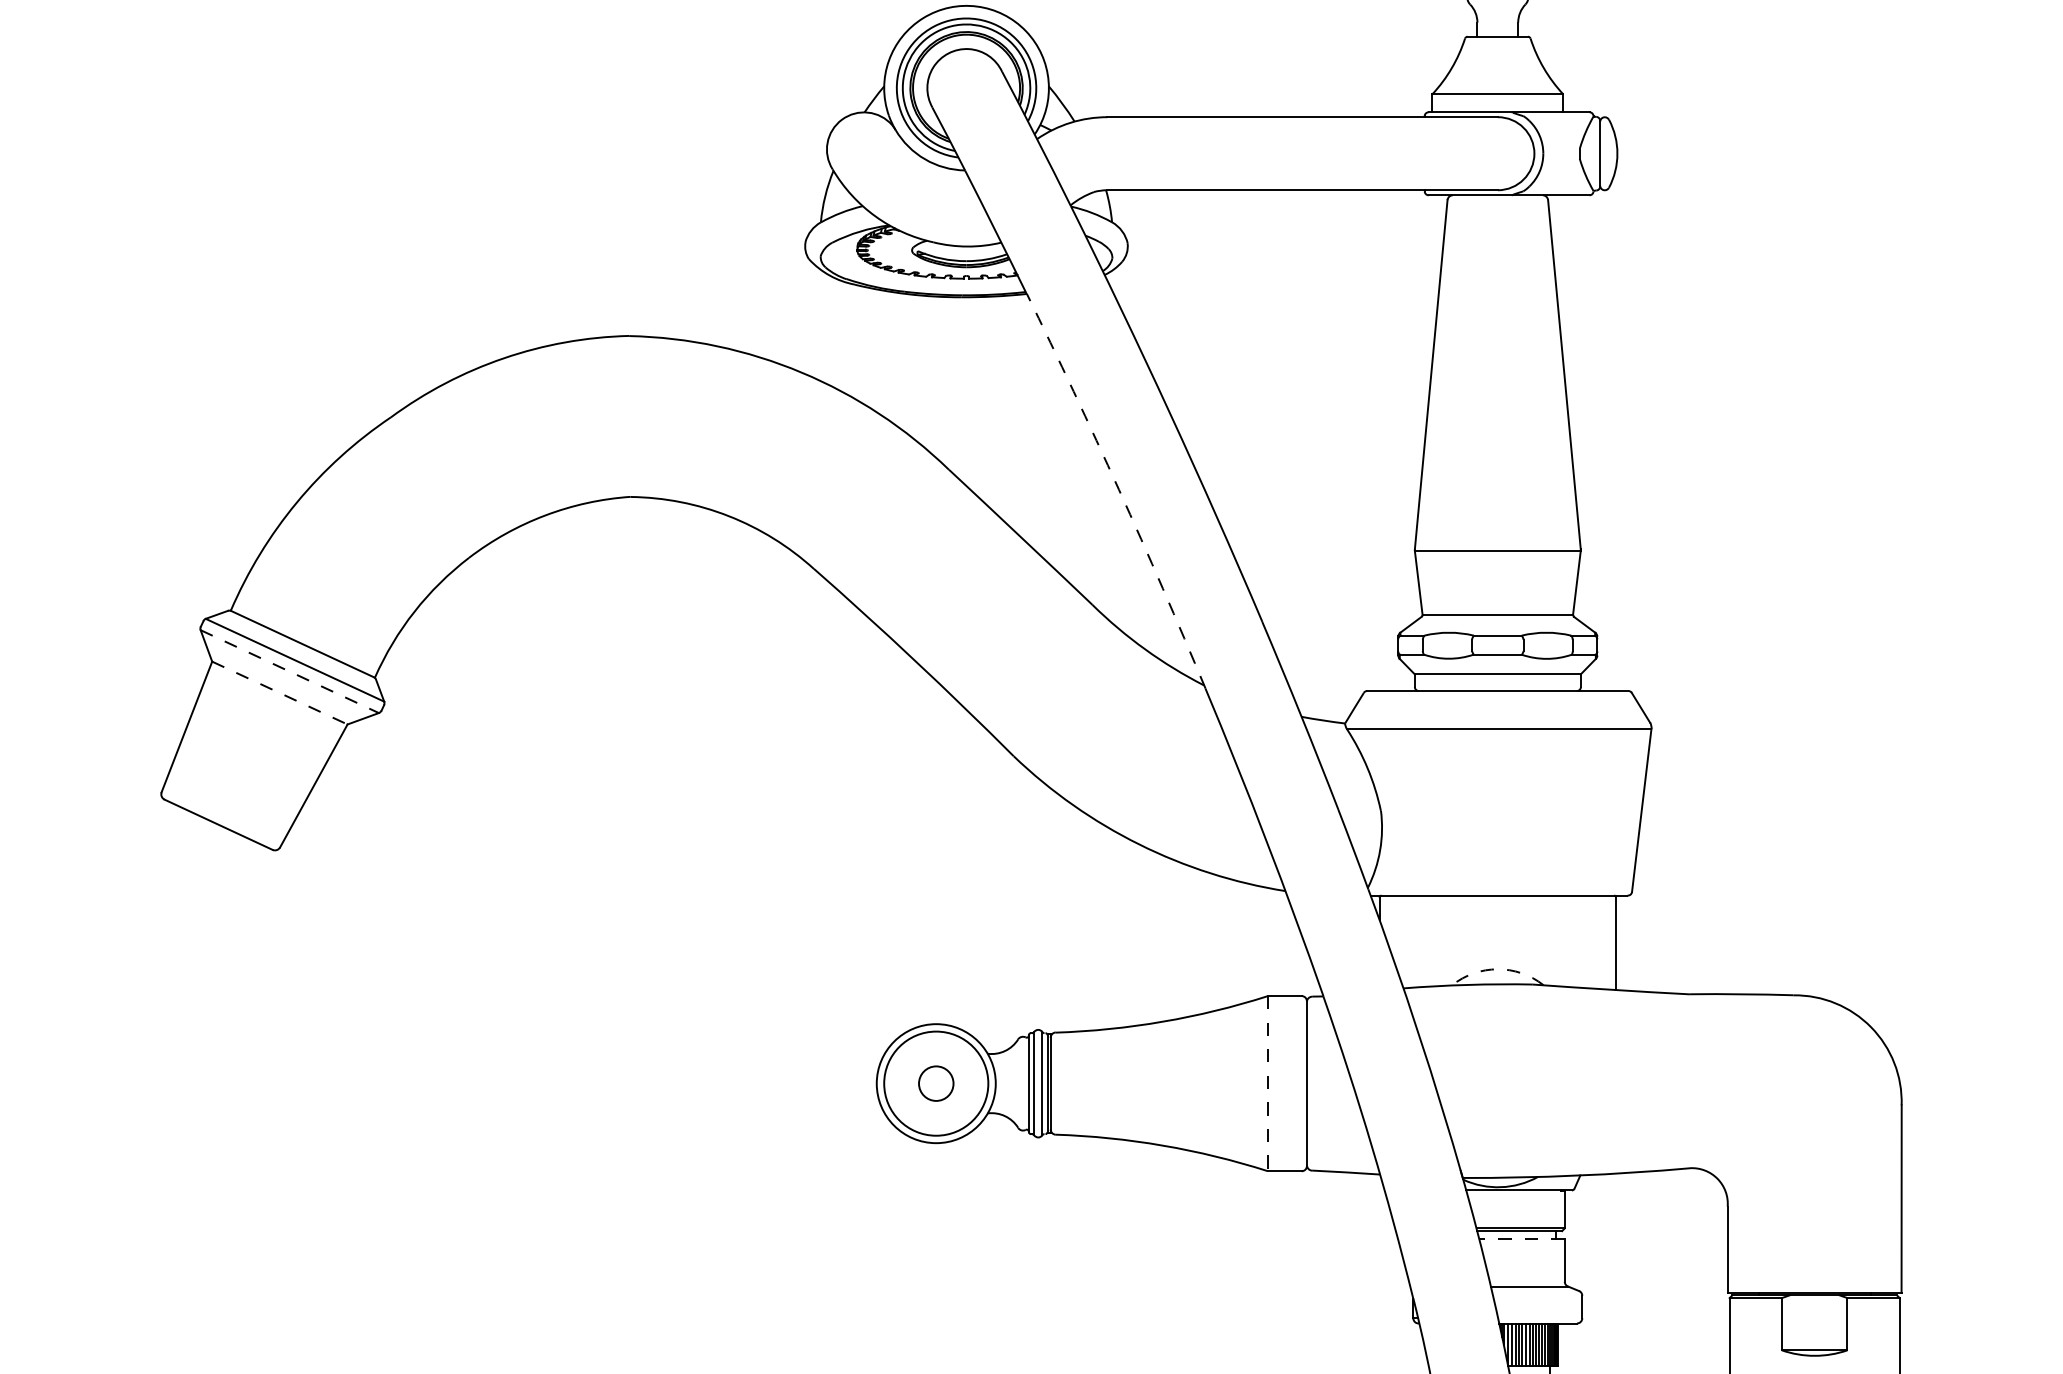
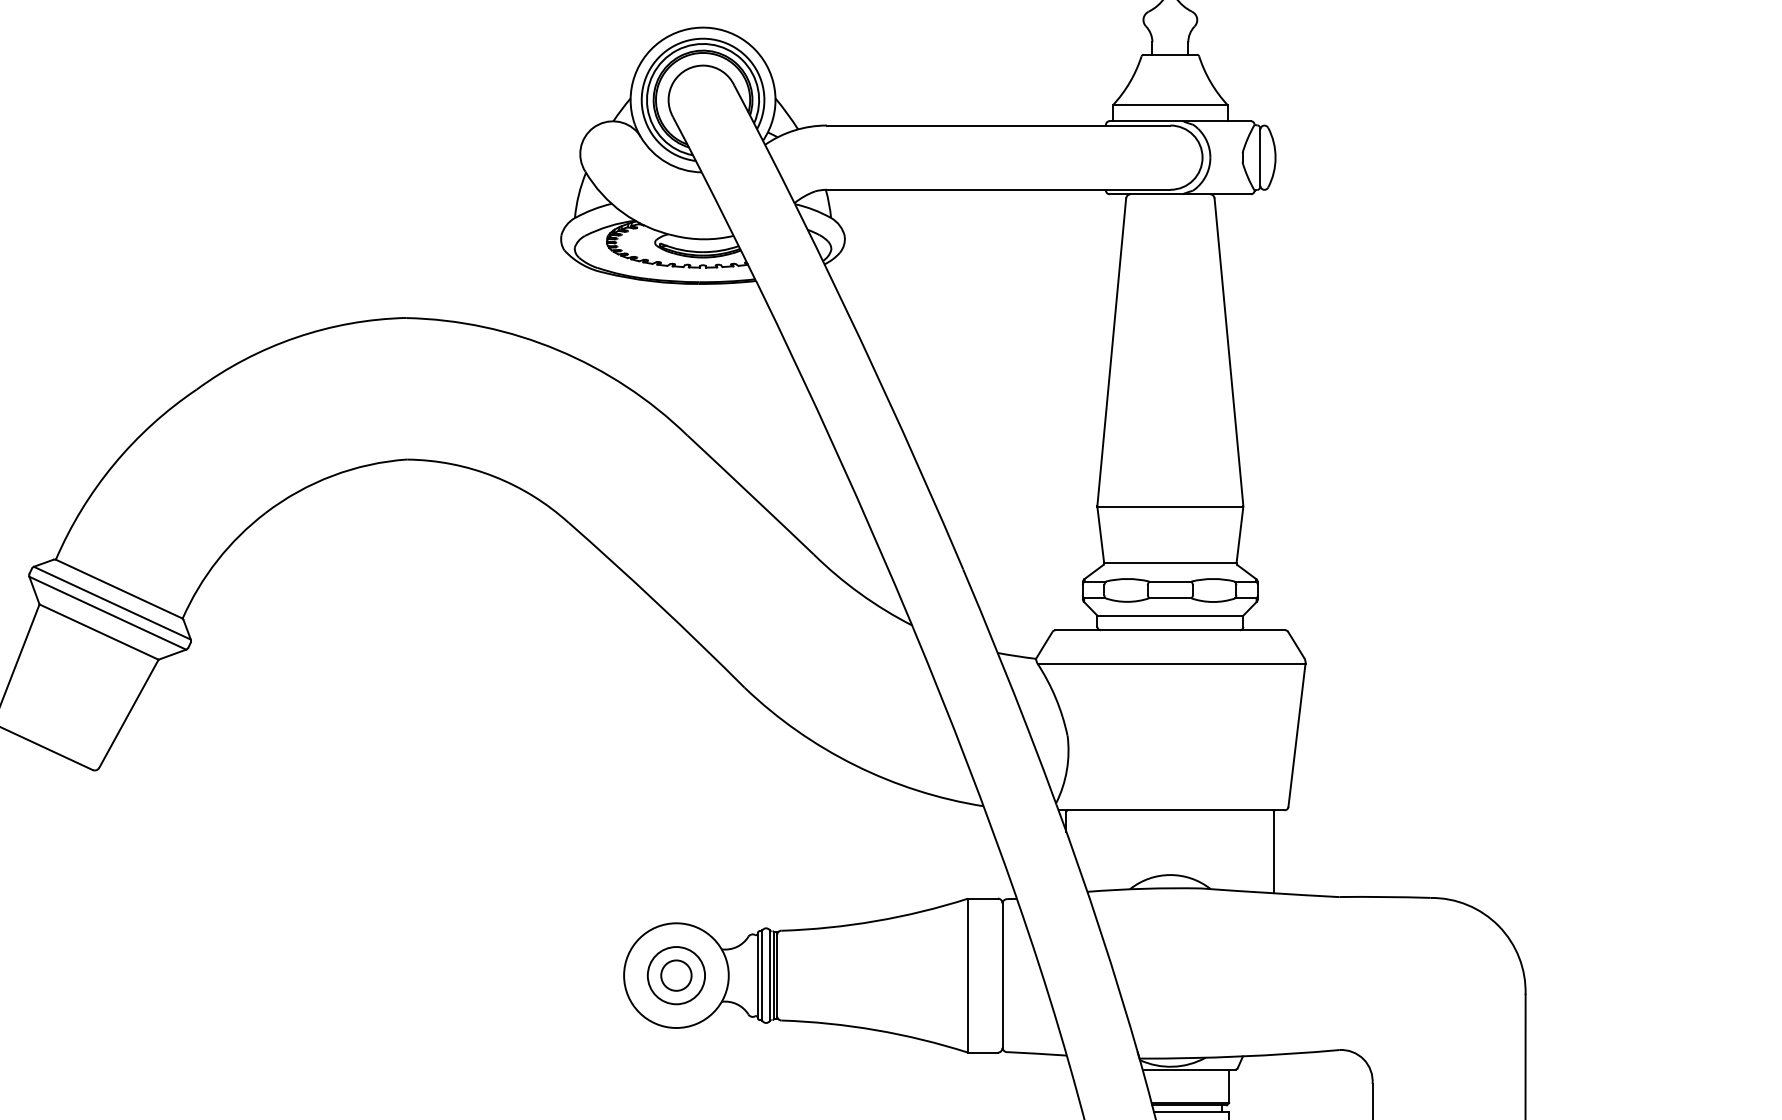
arc: (1119, 489) -> (837, 453), dashed -> solid
line: (290, 671) -> (108, 613), dashed -> solid
line: (279, 693) -> (98, 632), dashed -> solid
arc: (1497, 969) -> (1170, 875), dashed -> solid
circle: (935, 1083) -> (675, 975), size x0.62
line: (1267, 1083) -> (967, 975), dashed -> solid
line: (1521, 1238) -> (1191, 1111), dashed -> solid

